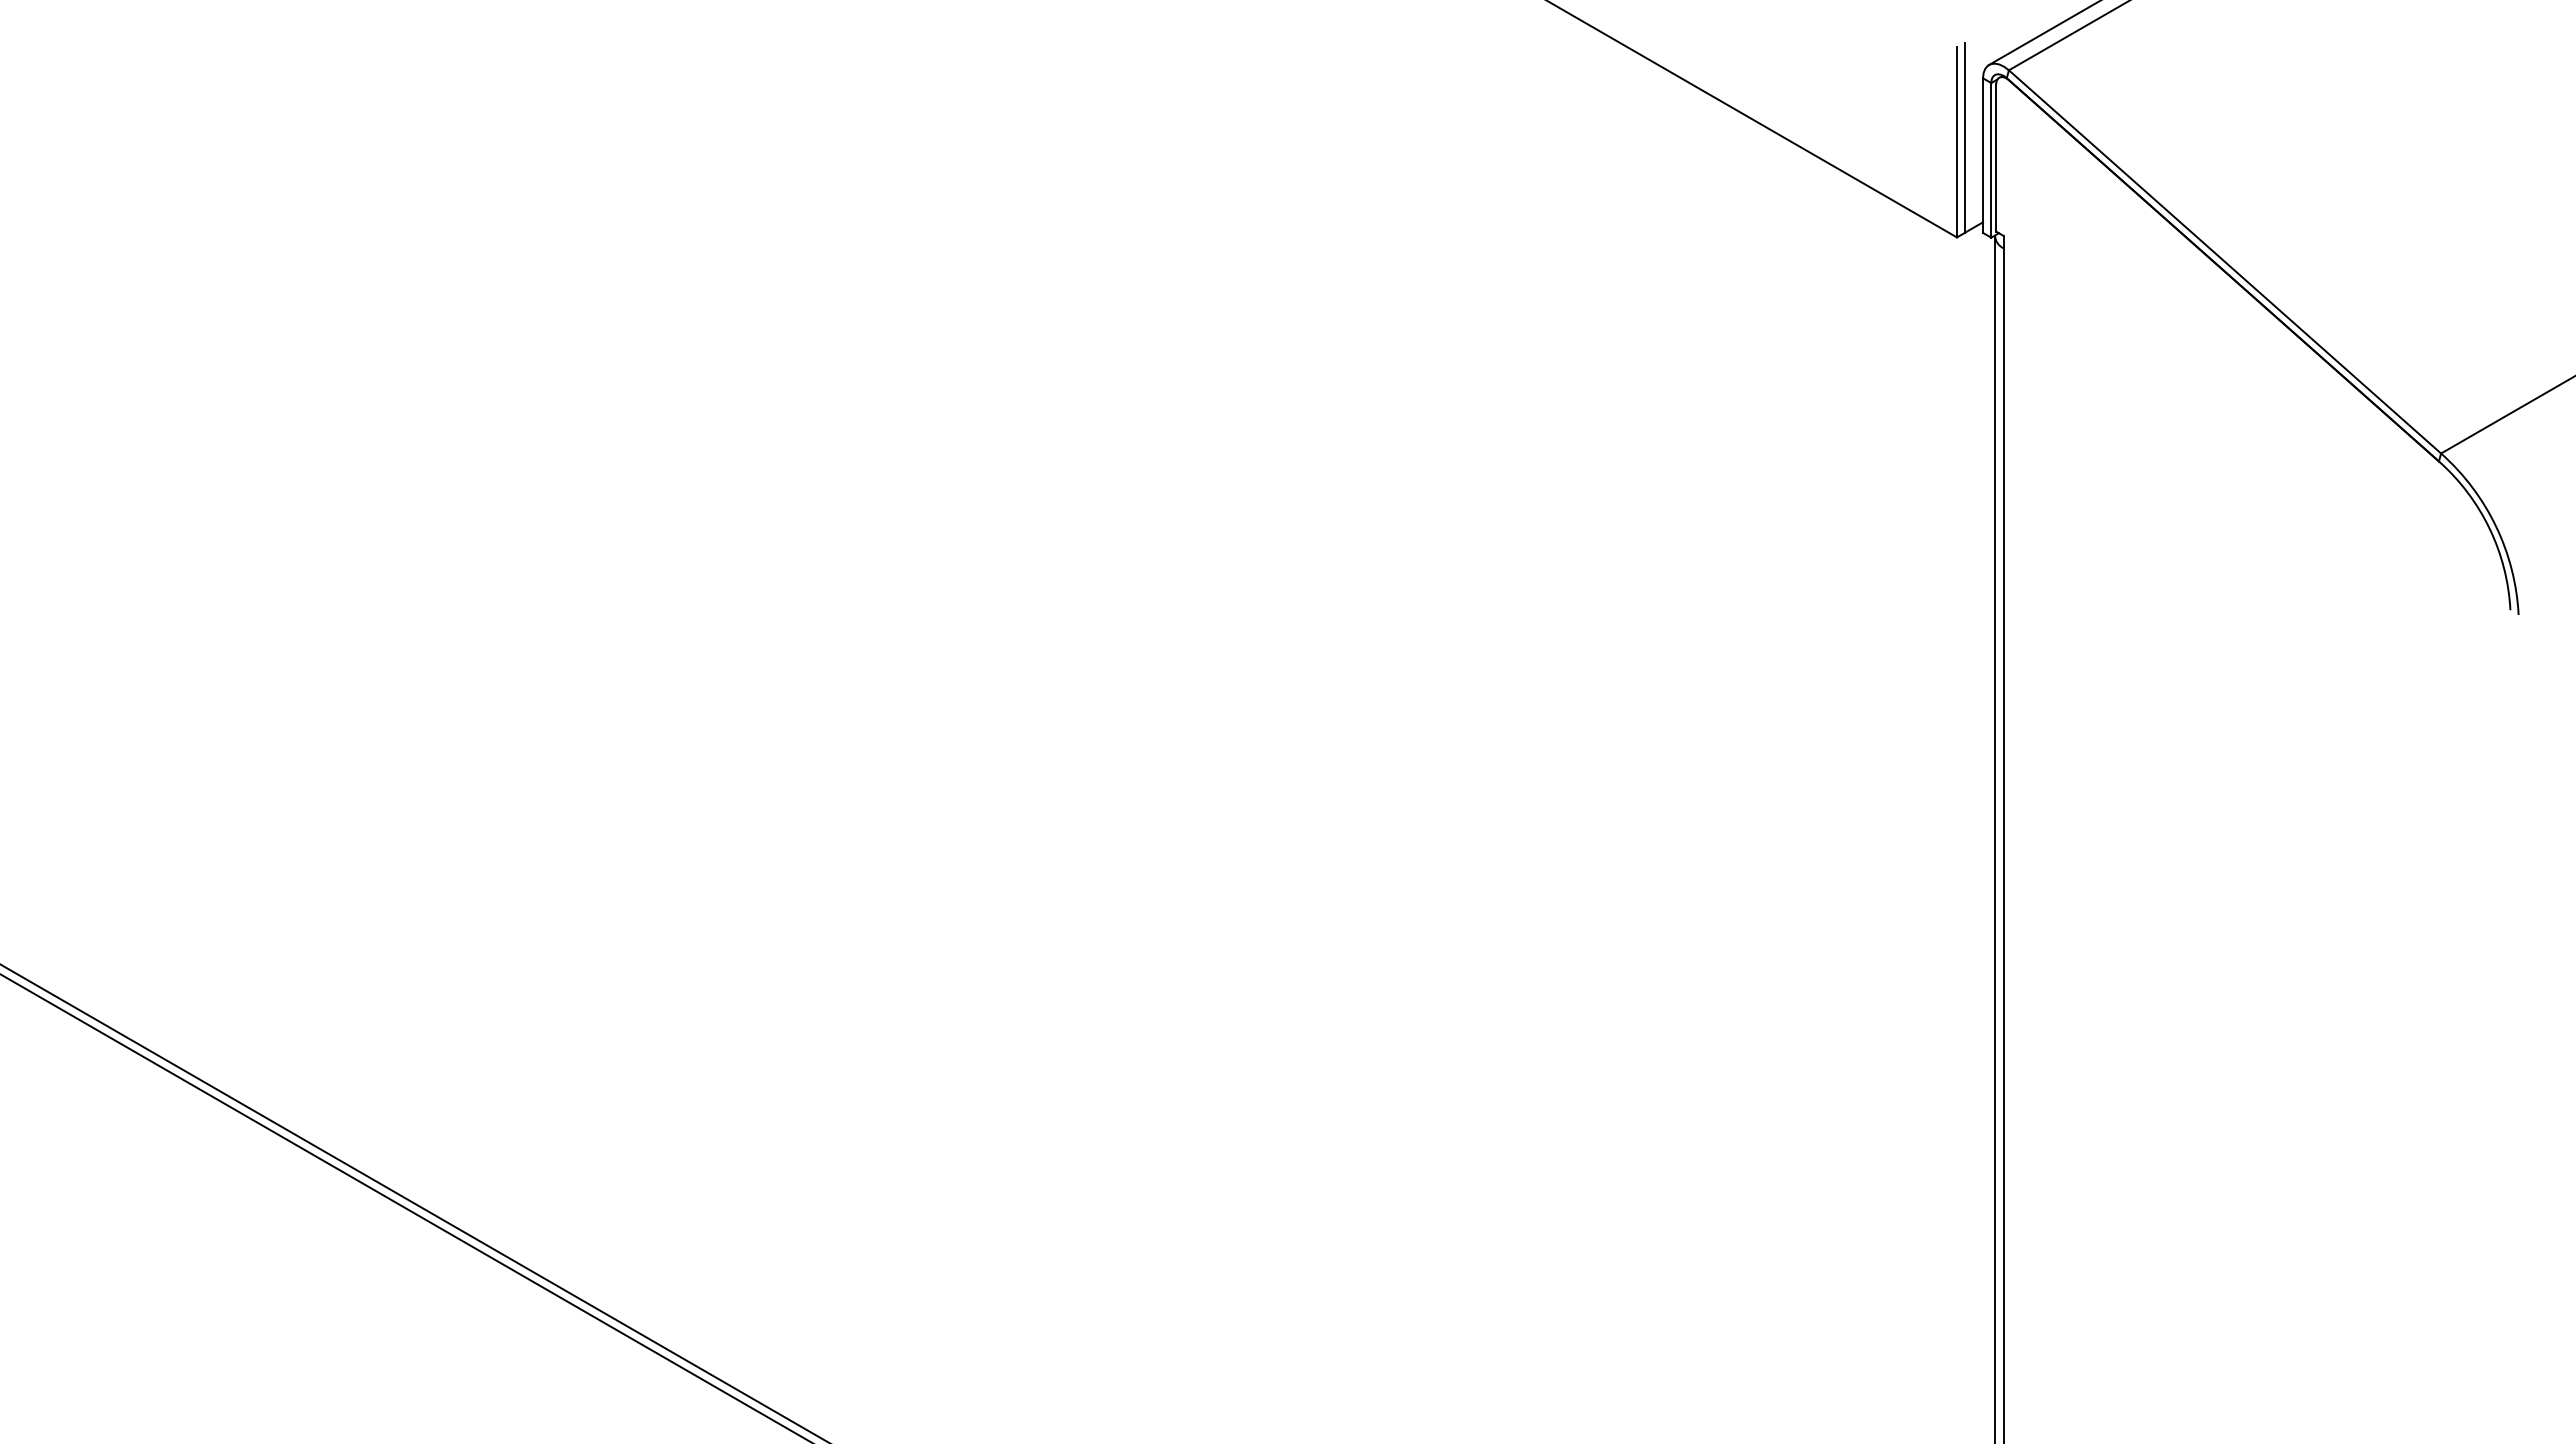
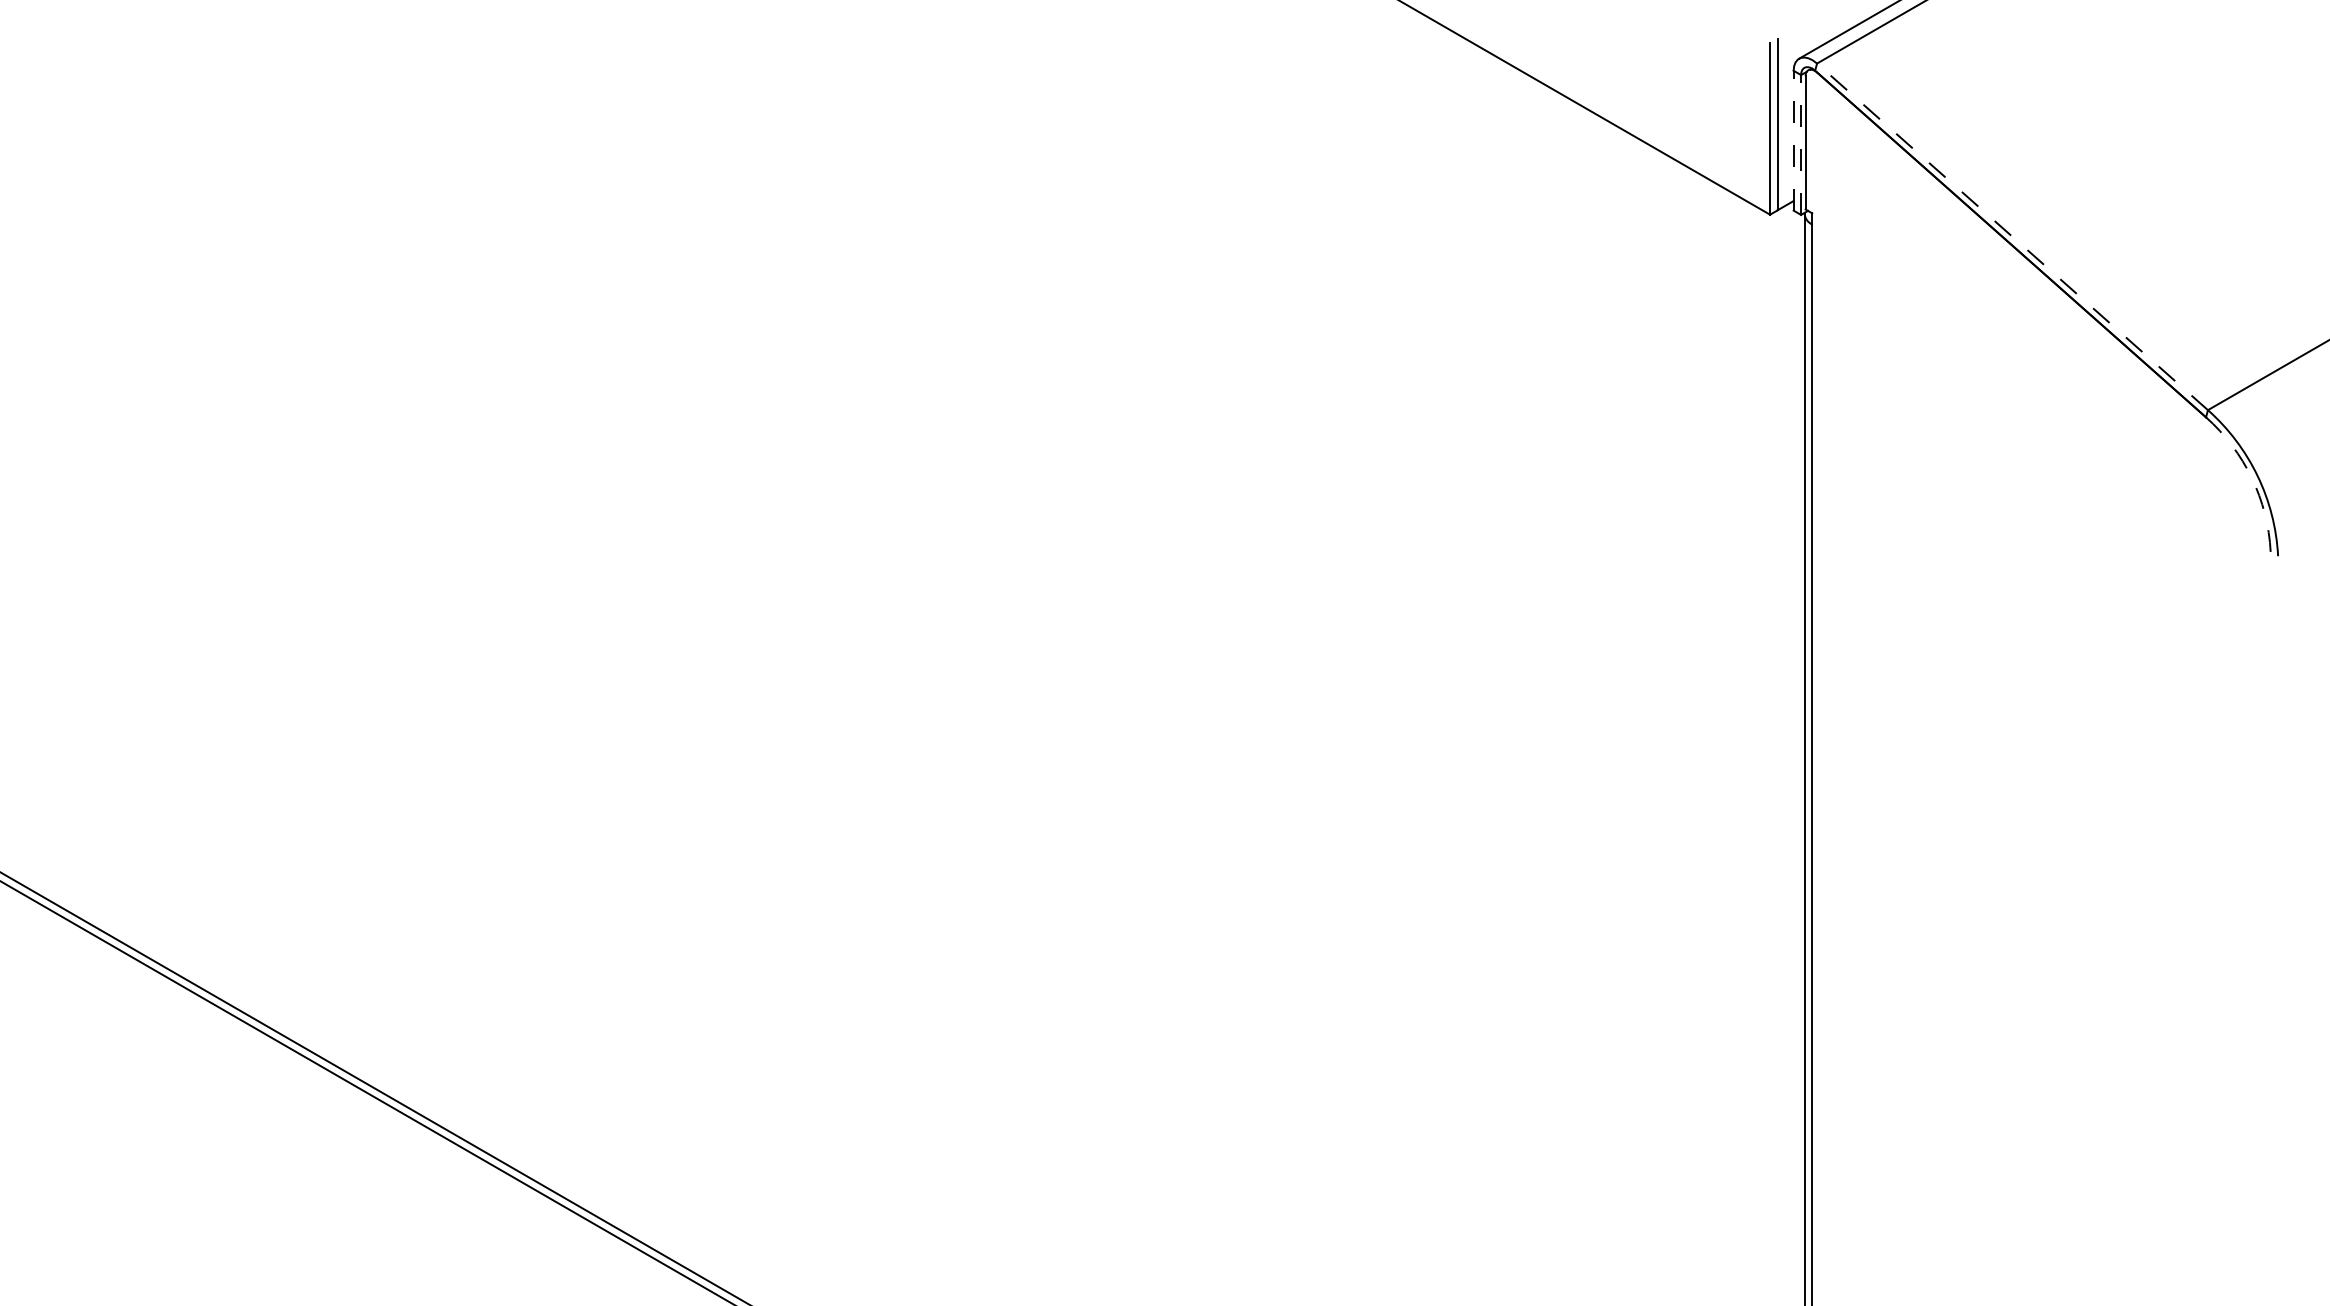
line: (1983, 155) -> (1794, 140), solid -> dashed
line: (1991, 159) -> (1801, 144), solid -> dashed
line: (2225, 261) -> (2012, 236), solid -> dashed
arc: (2489, 528) -> (2251, 477), solid -> dashed

